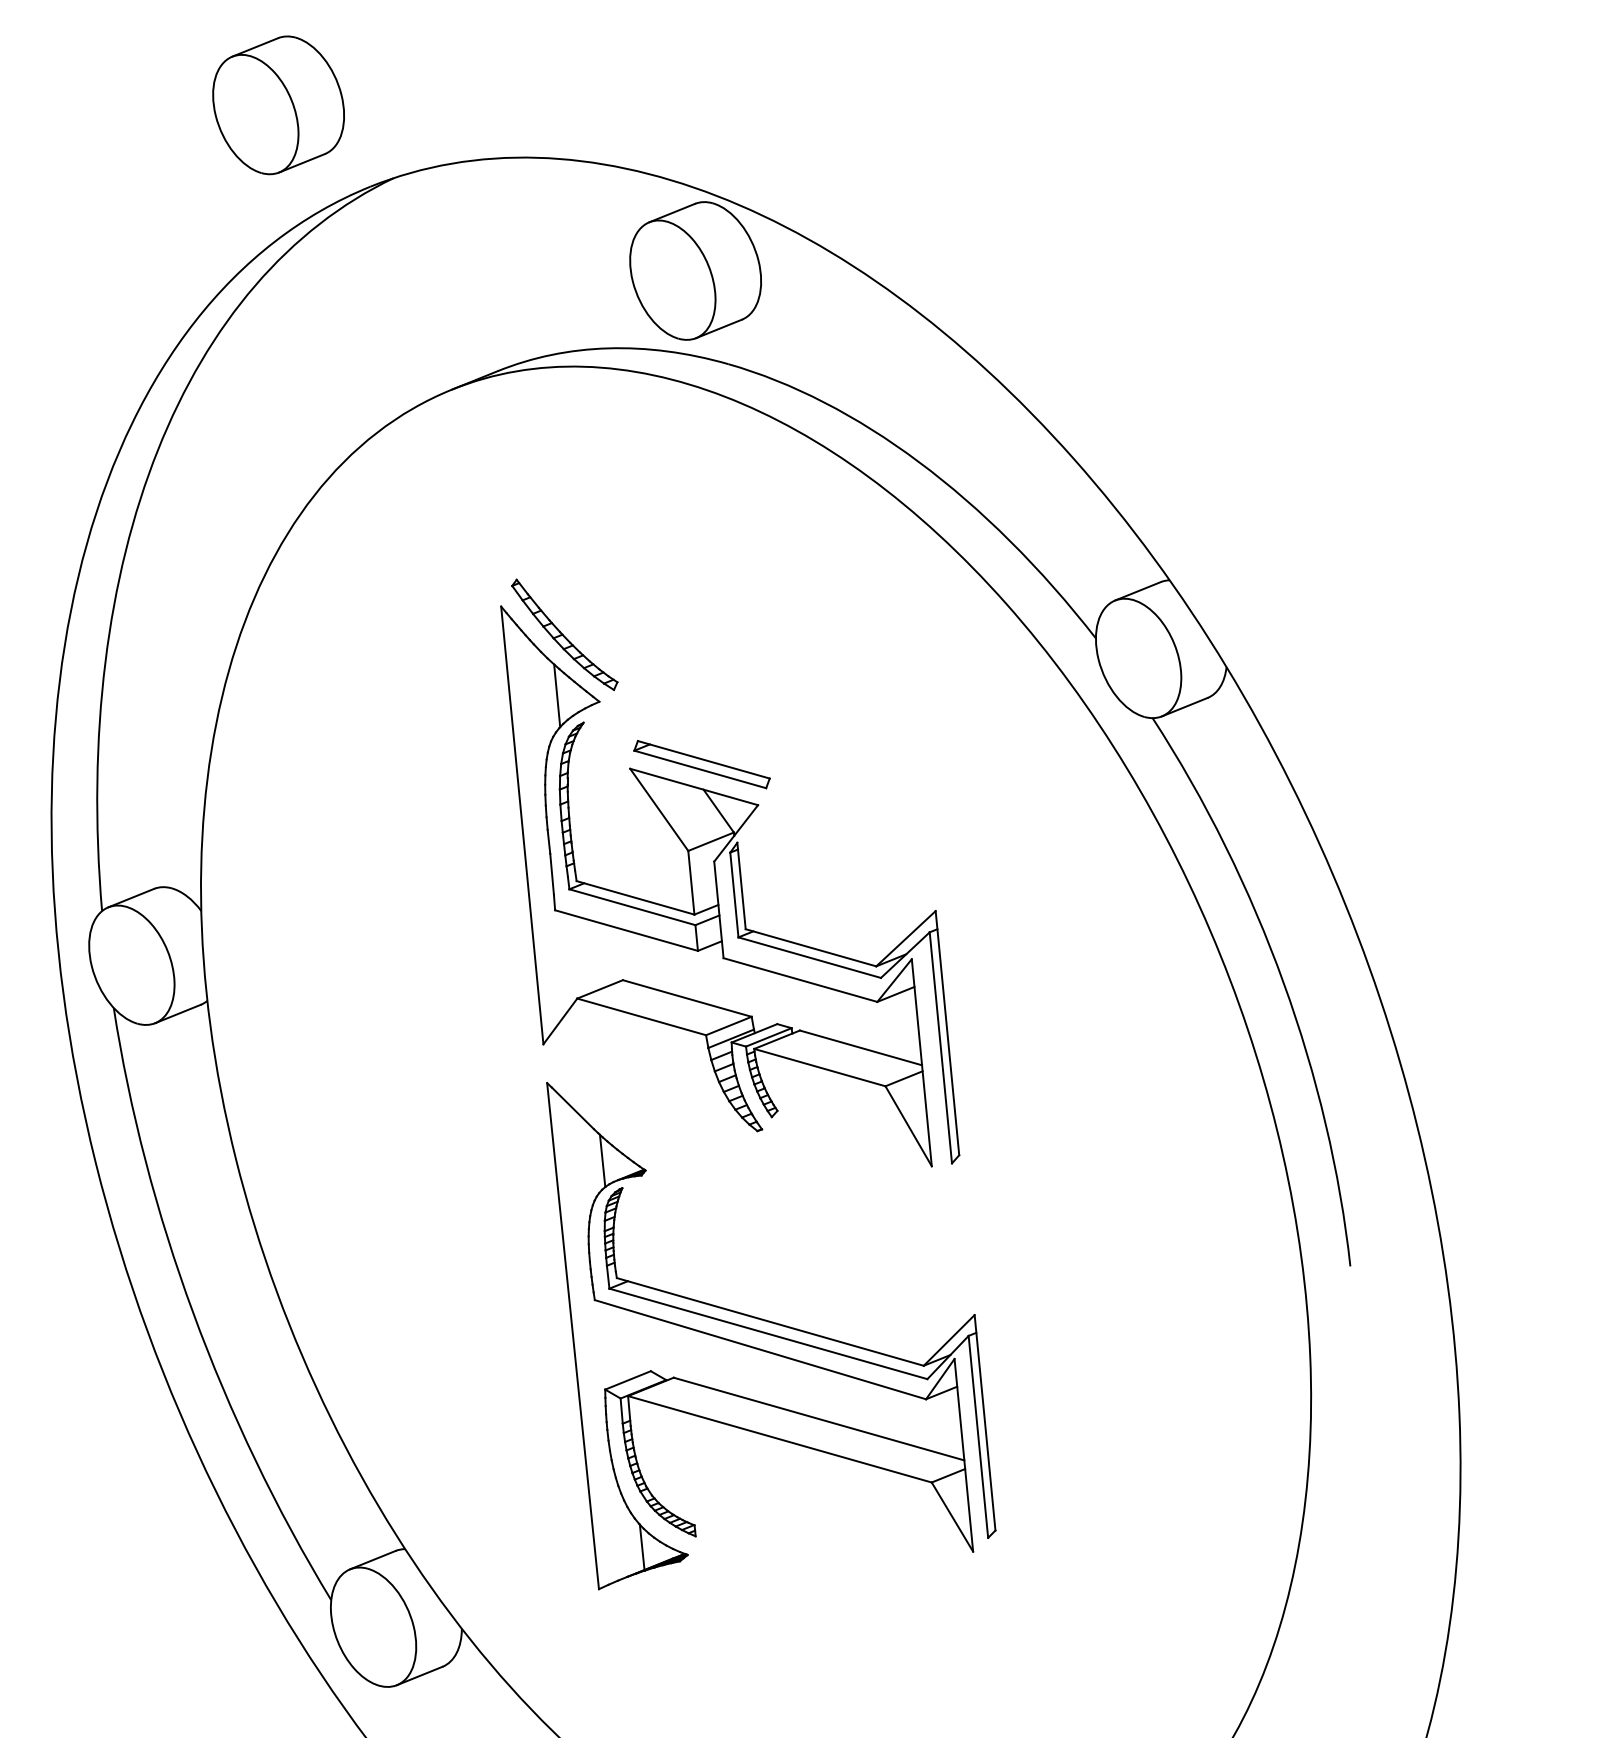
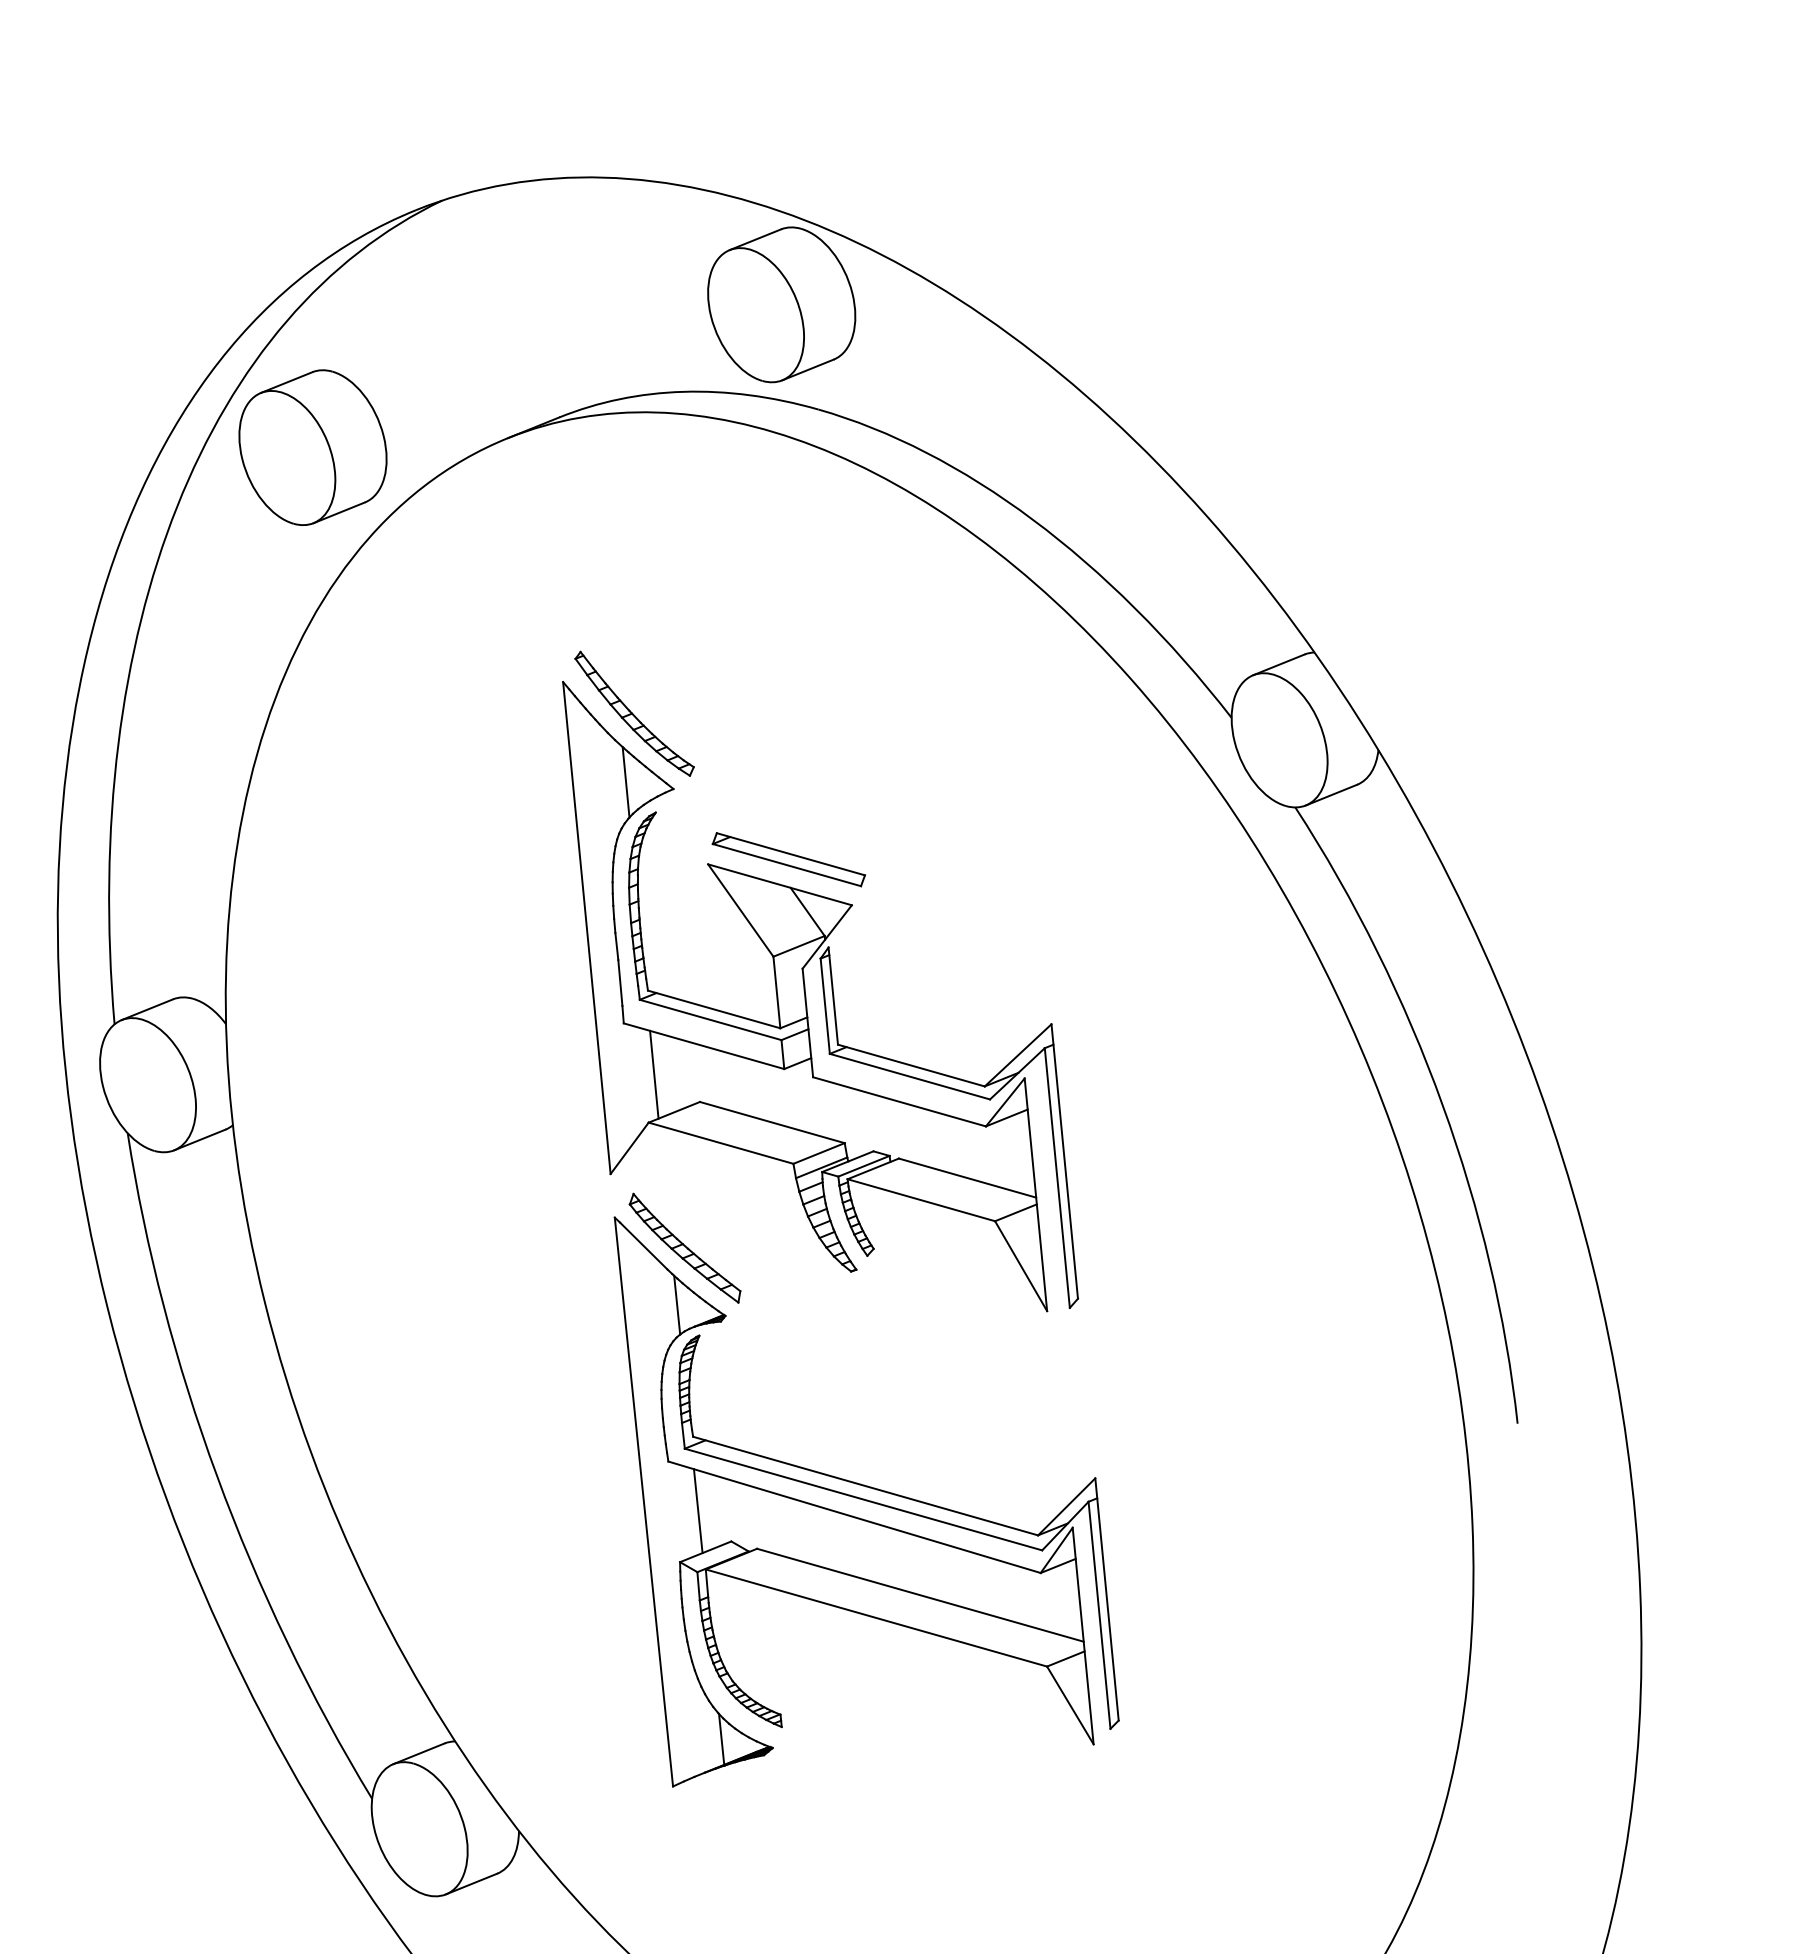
part: (278, 105) -> (312, 447), moved
line: (582, 955) -> (654, 1074), added
part: (609, 1109) -> (684, 1247), added
line: (620, 1344) -> (697, 1511), added

